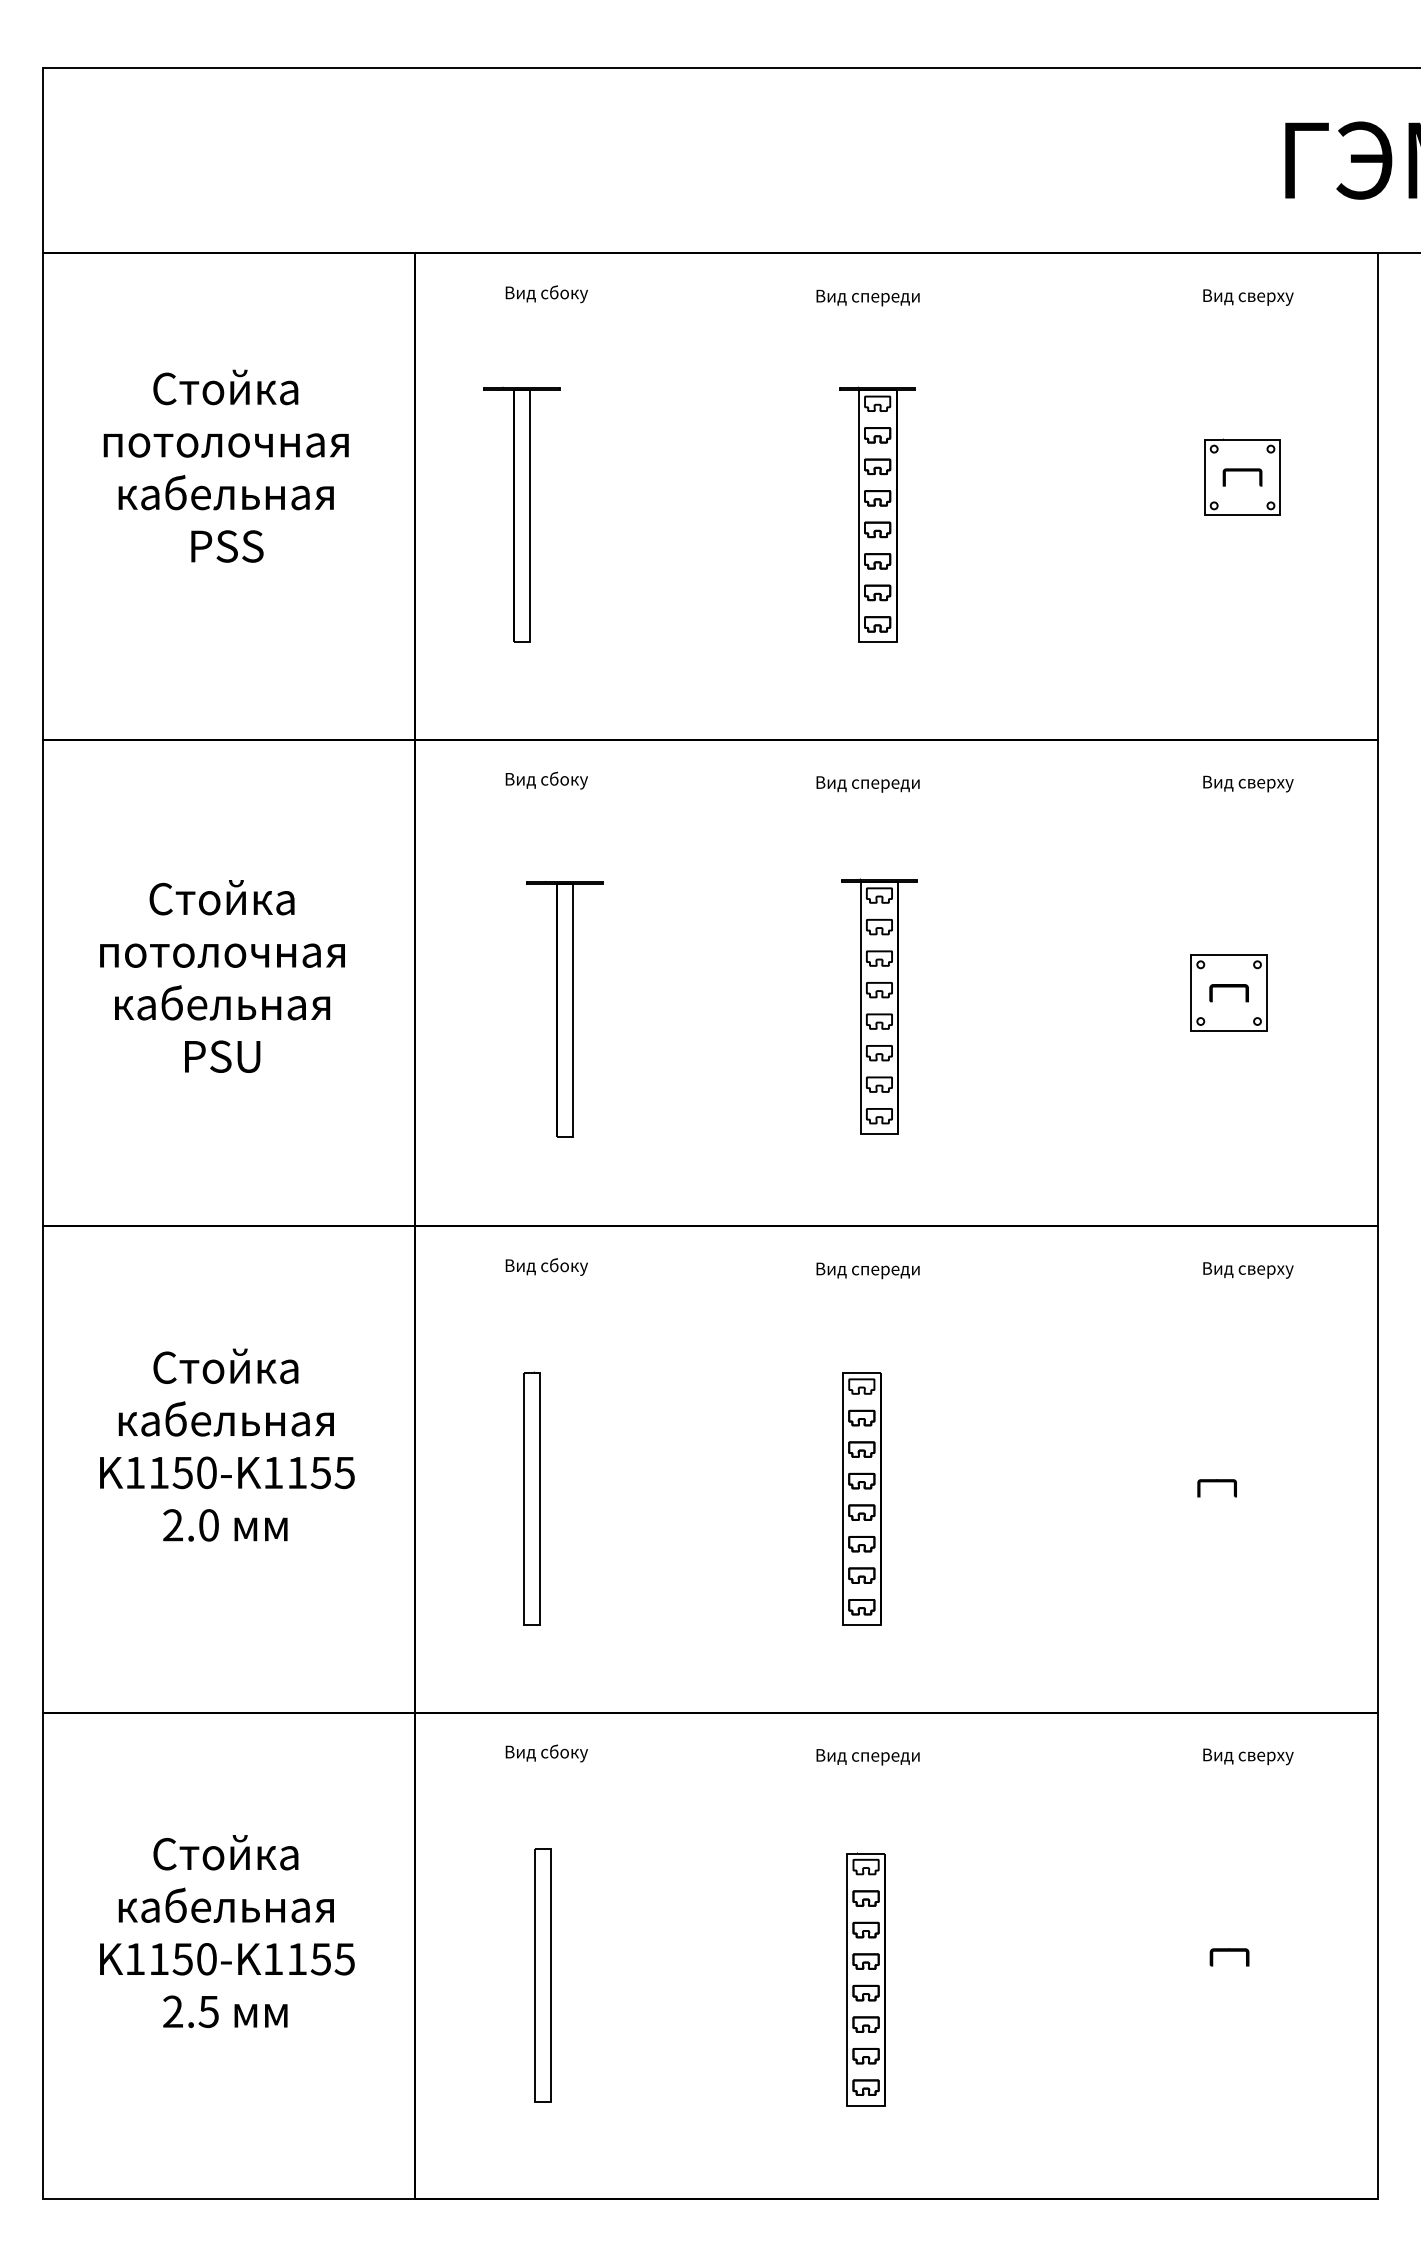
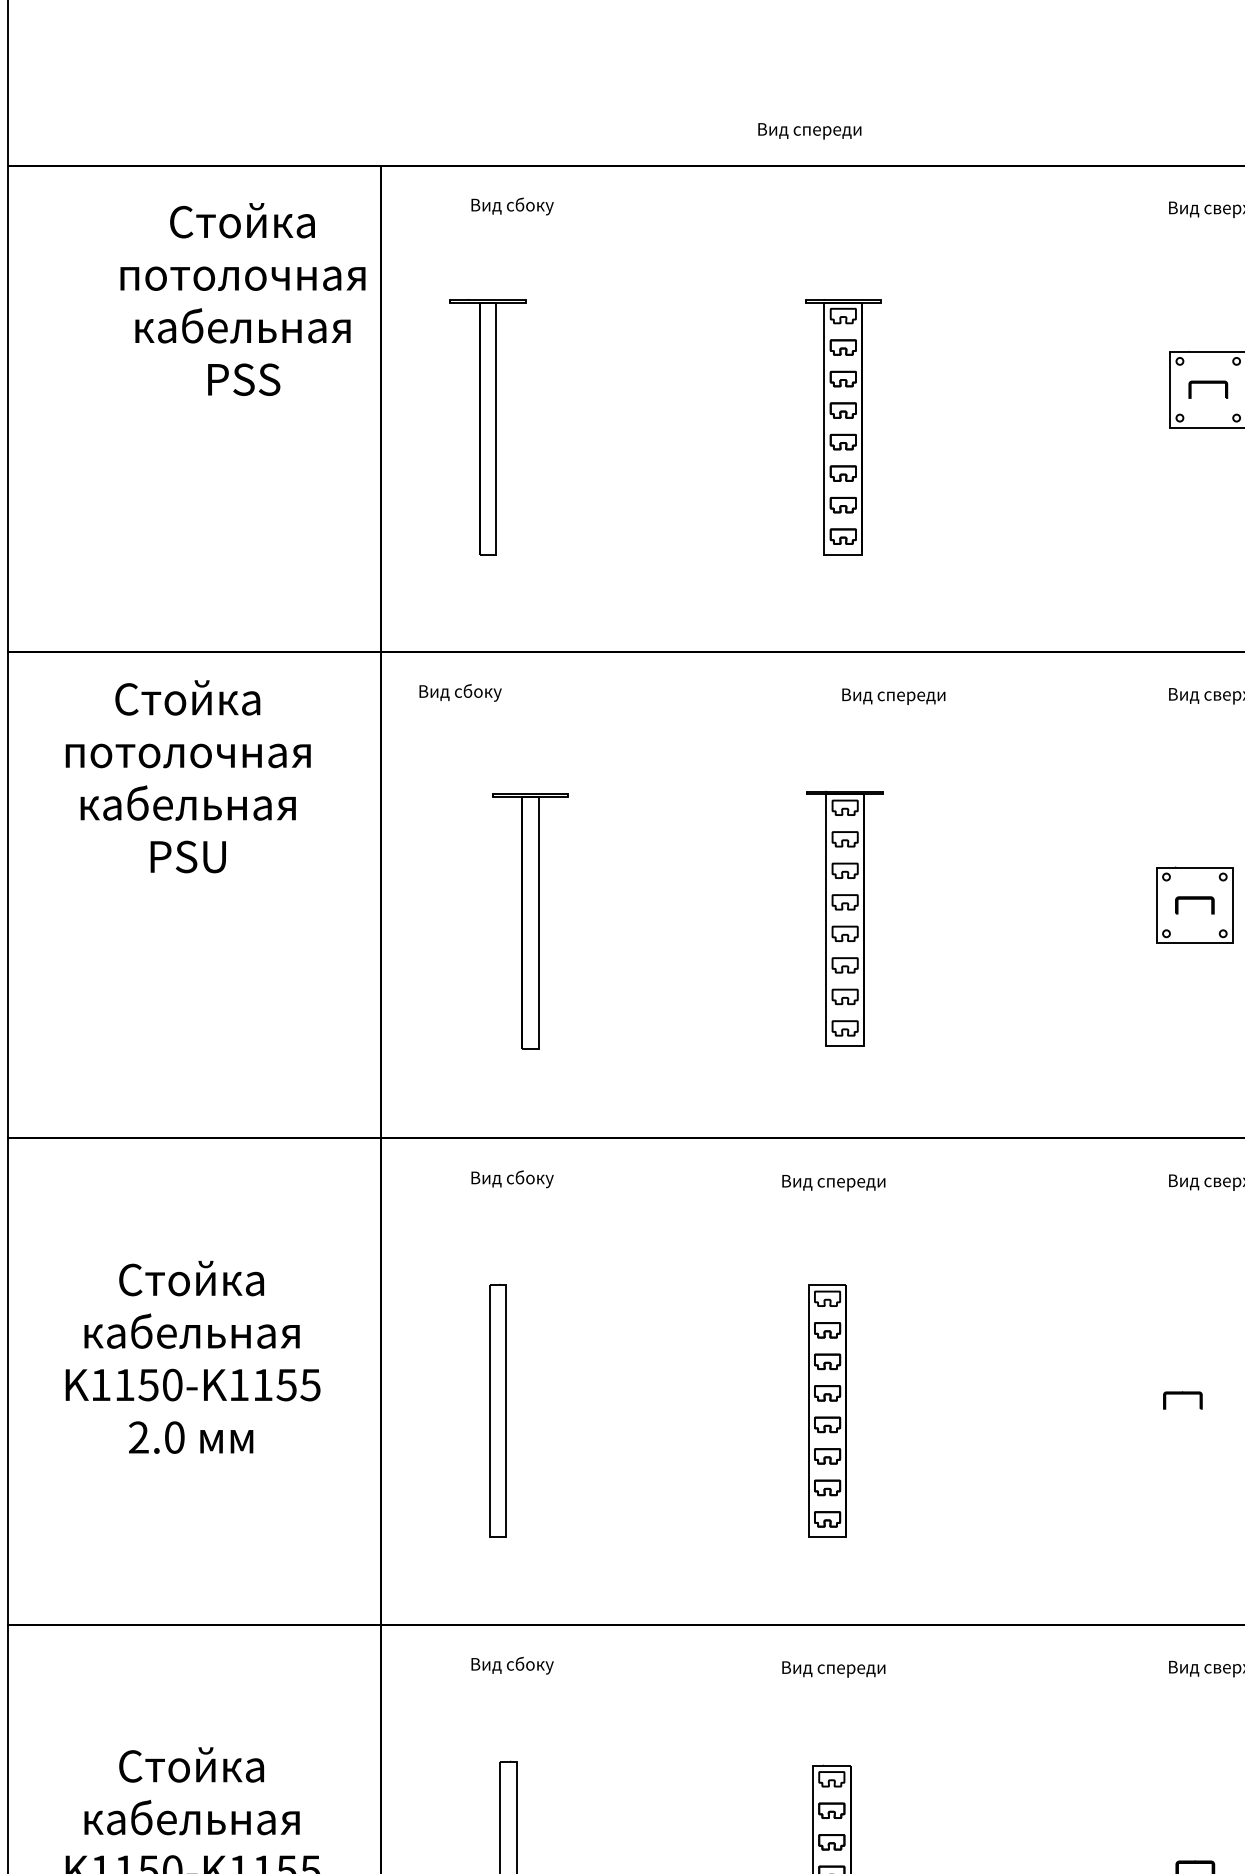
text: (867, 297) -> (809, 130), moved
text: (225, 465) -> (242, 298), moved
text: (546, 780) -> (460, 692), moved
text: (867, 784) -> (893, 696), moved
text: (222, 976) -> (188, 776), moved

